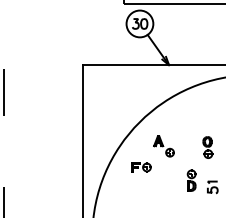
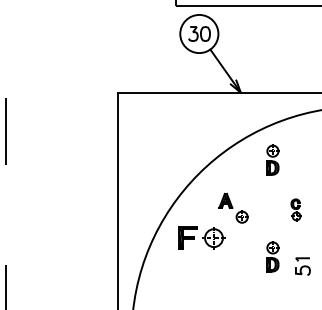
part: (191, 112) -> (272, 159), added
part: (207, 147) -> (295, 209), size x0.7
part: (141, 167) -> (201, 238), size x1.6

